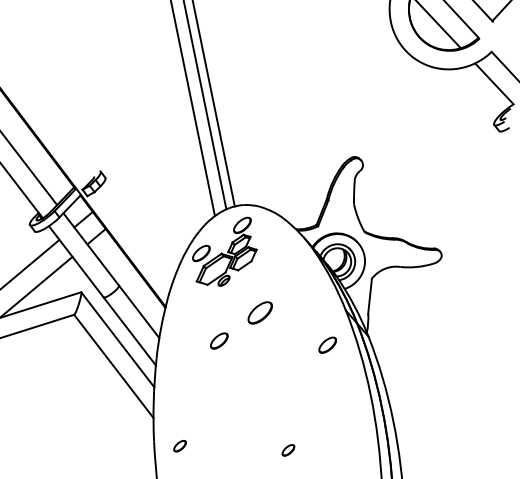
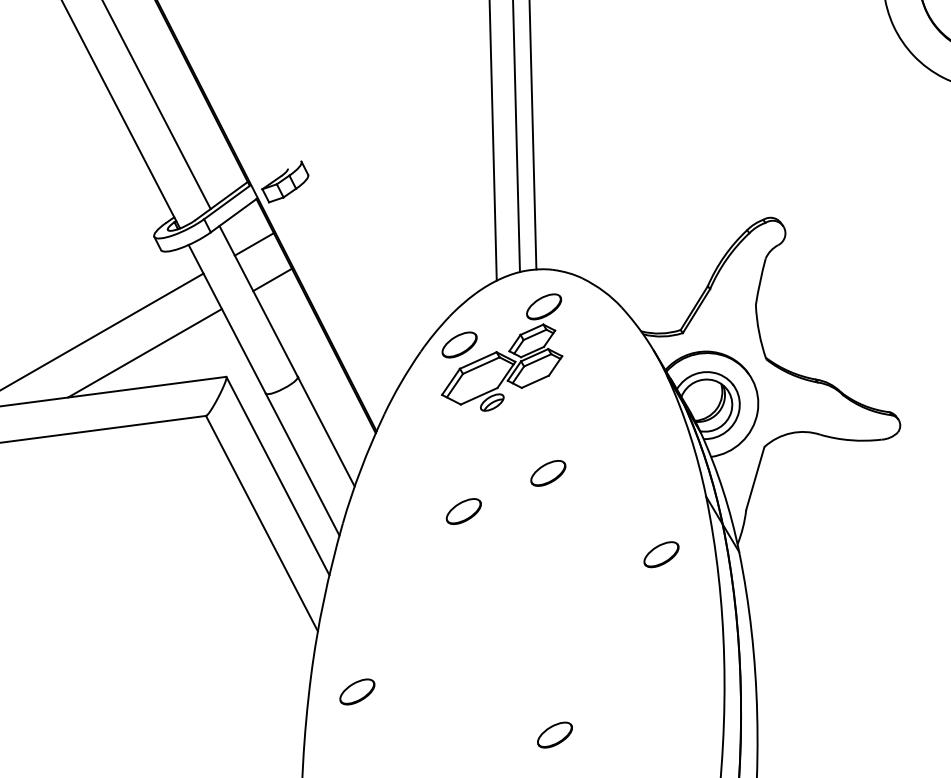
part: (260, 312) -> (548, 472), size x0.71
part: (179, 445) -> (356, 690), size x1.43
part: (288, 449) -> (555, 733), size x1.43

